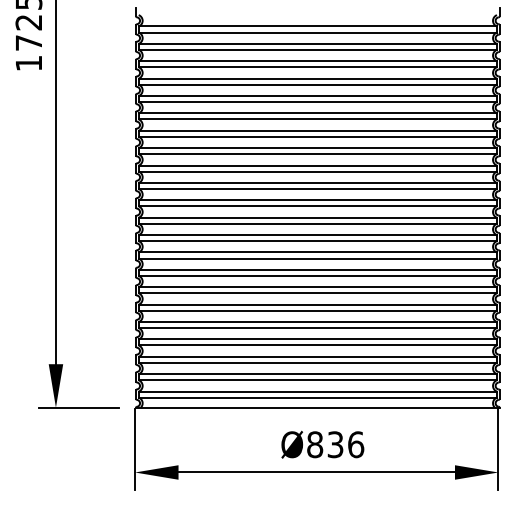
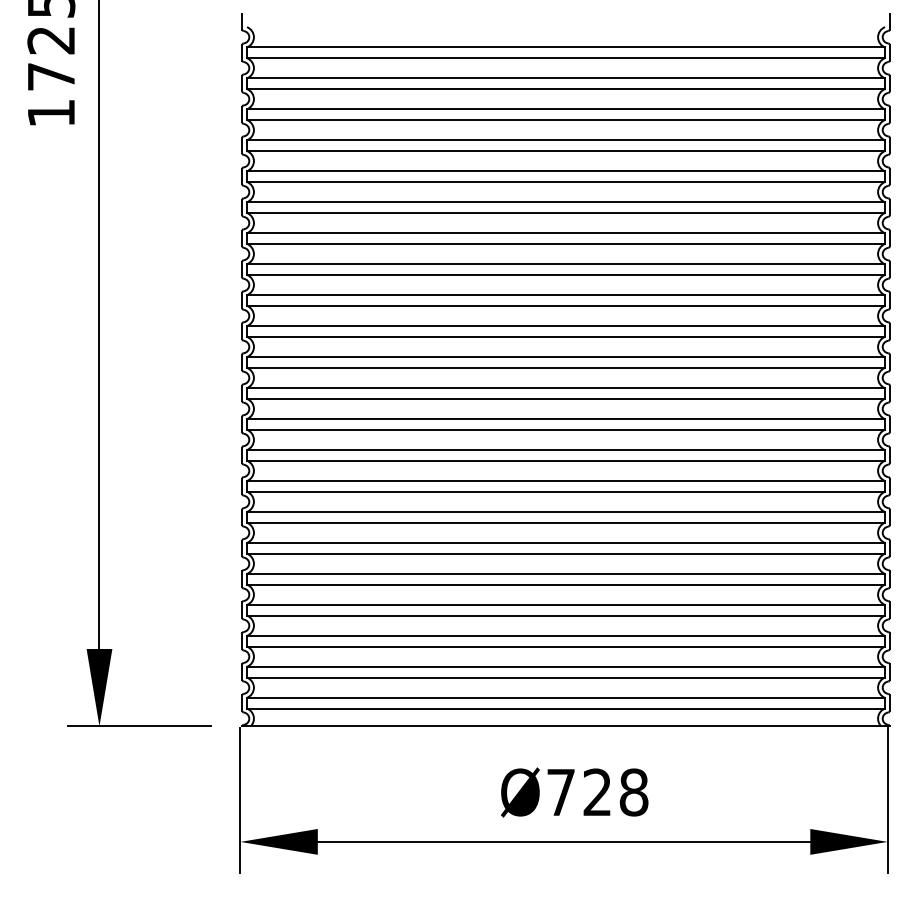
text: (335, 444) -> (597, 792), Ø836 -> Ø728

